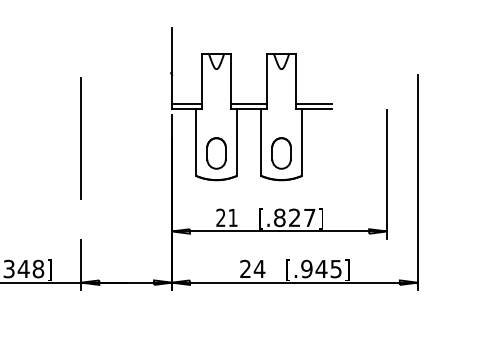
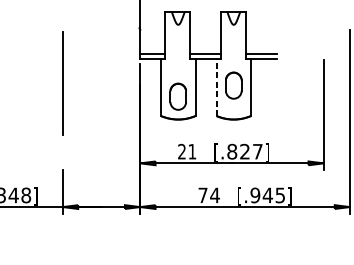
line: (261, 142) -> (216, 87), solid -> dashed
part: (281, 153) -> (233, 85), moved
text: (245, 268) -> (202, 194), 24 -> 74

